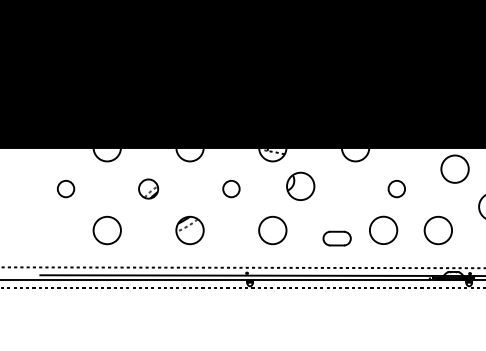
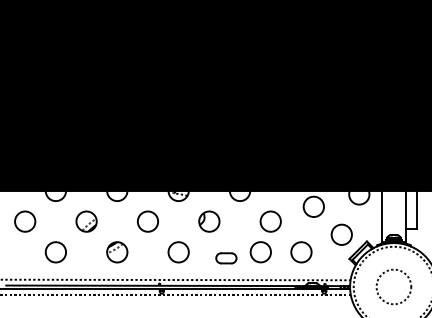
part: (300, 186) -> (209, 221), moved
circle: (66, 188) -> (25, 221), size x1.67
part: (148, 188) -> (86, 221), size x1.43
circle: (230, 188) -> (147, 221), size x1.67
circle: (396, 188) -> (270, 221), size x1.67

